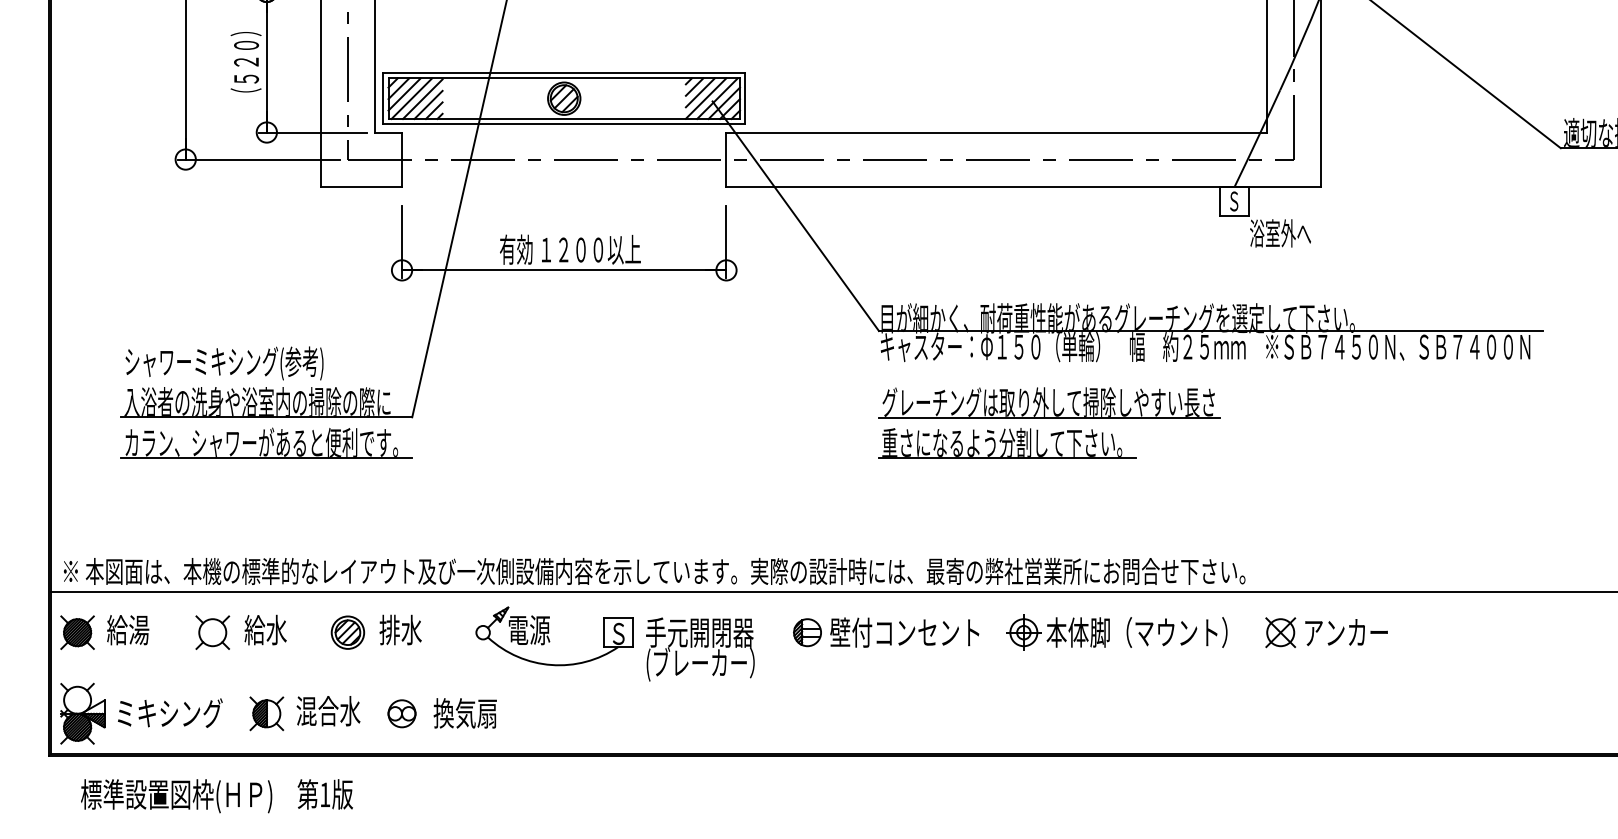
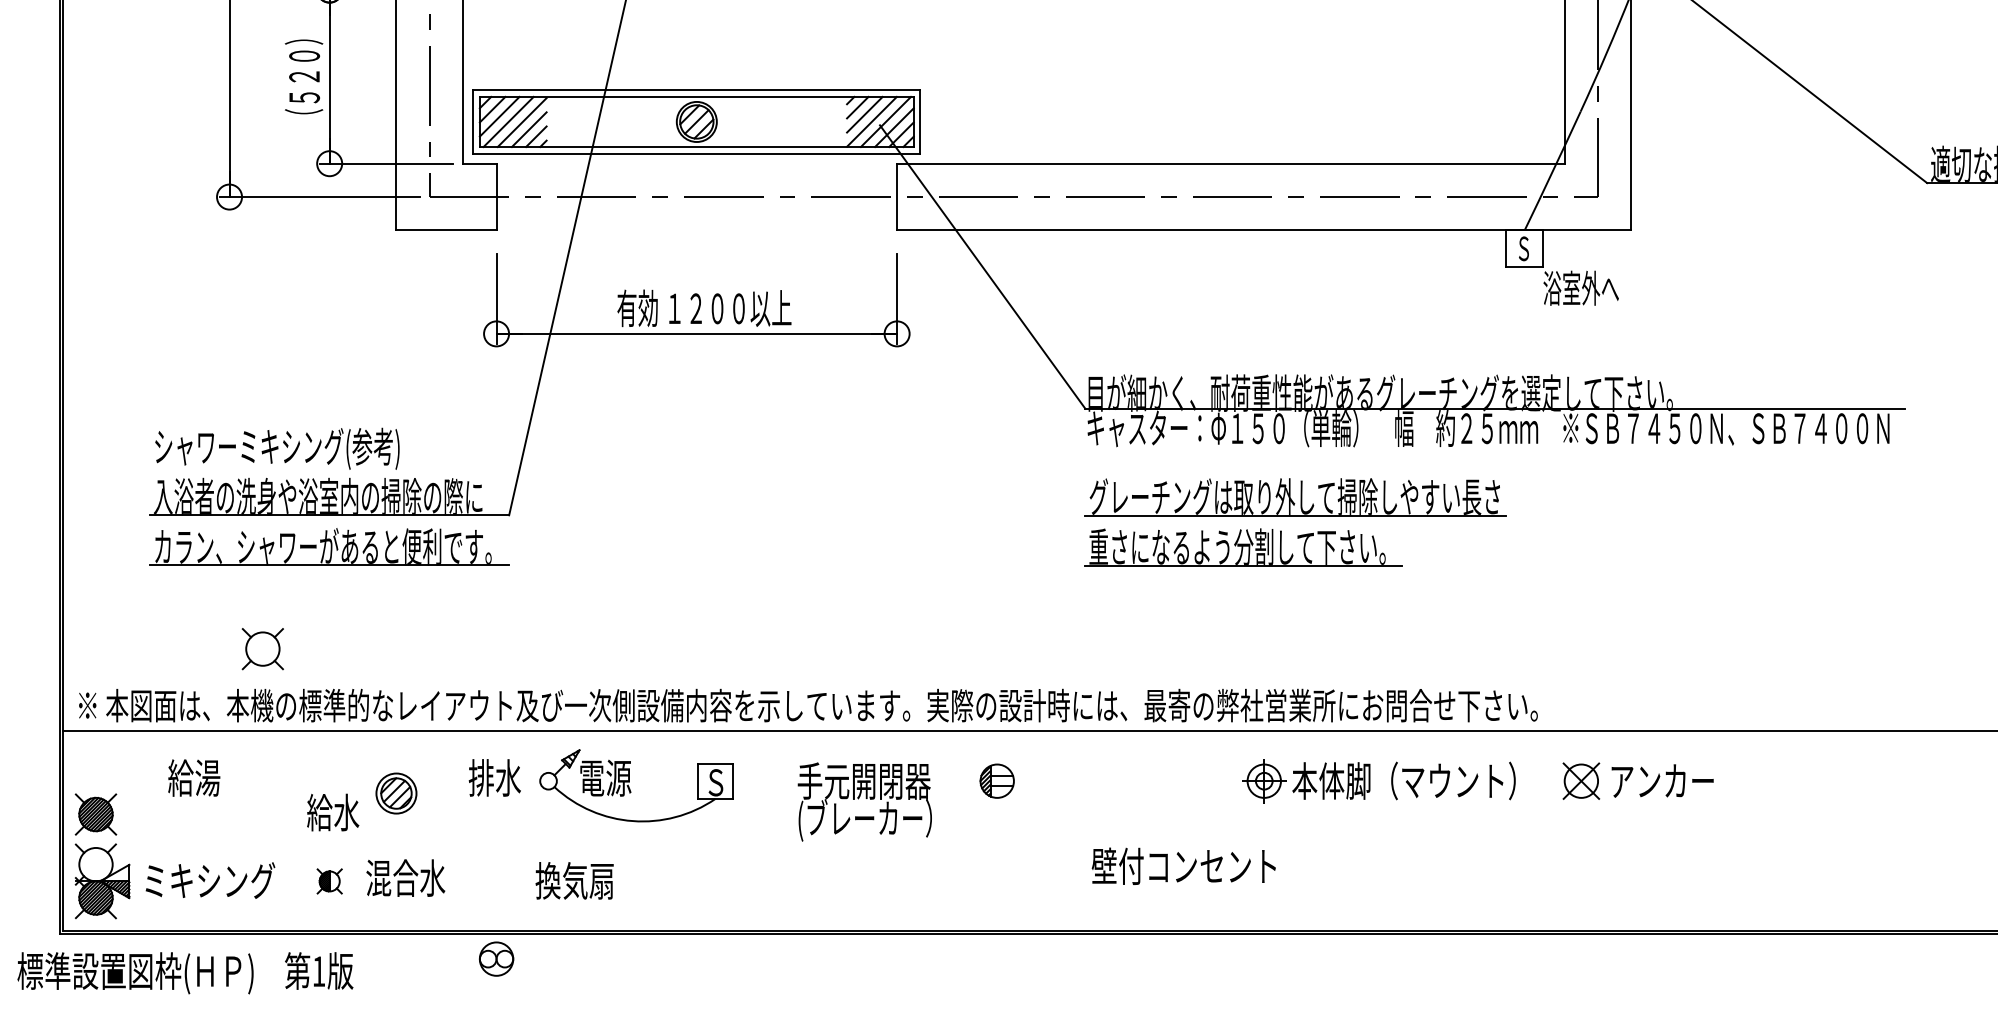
text: (265, 629) -> (332, 811), moved
text: (128, 630) -> (194, 778), moved
part: (77, 632) -> (95, 814), moved
part: (212, 632) -> (262, 648), moved
part: (347, 632) -> (395, 793), moved
text: (904, 632) -> (1183, 866), moved
part: (554, 636) -> (636, 785), moved
part: (266, 713) -> (329, 880), size x0.6
part: (401, 713) -> (495, 958), moved
text: (216, 796) -> (184, 973), moved

